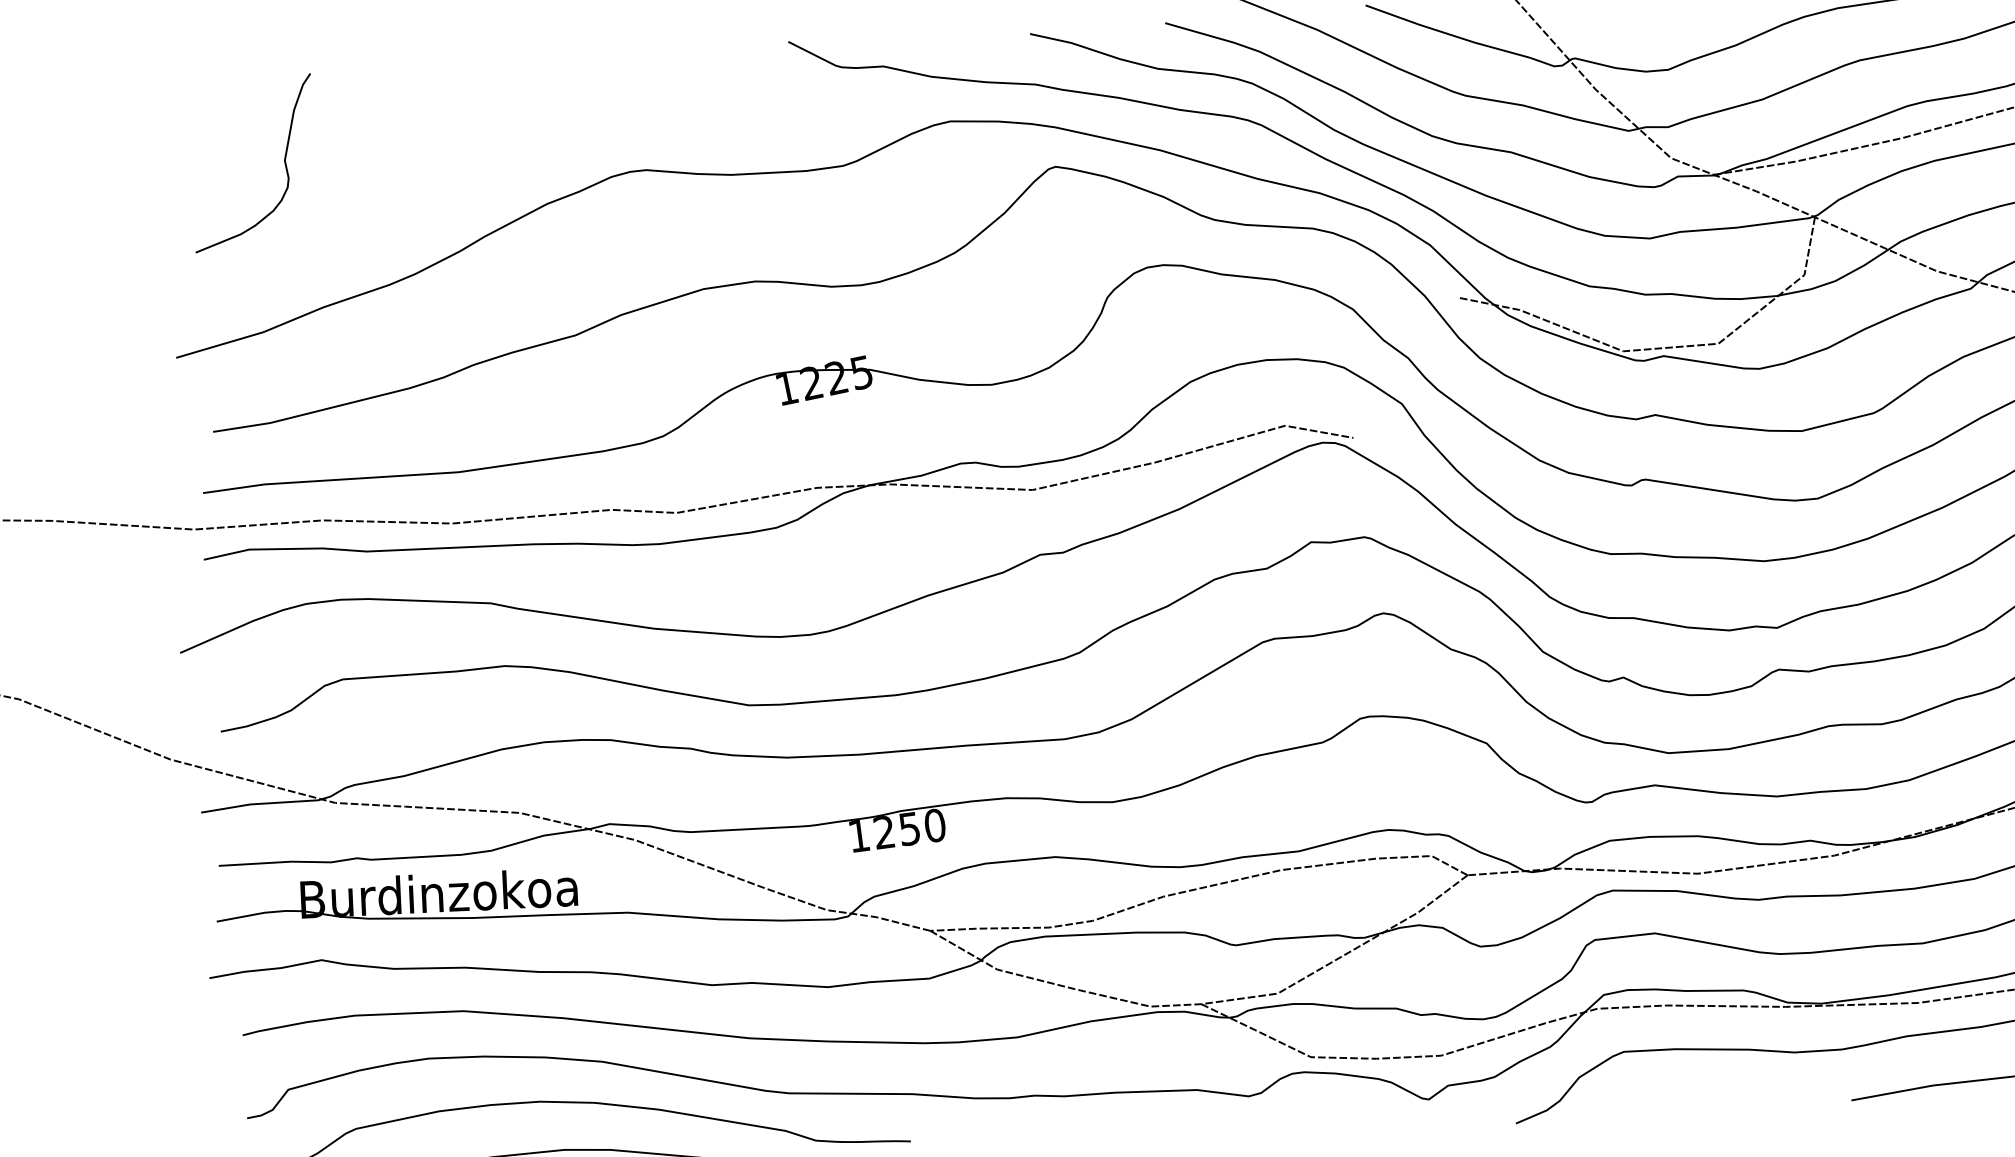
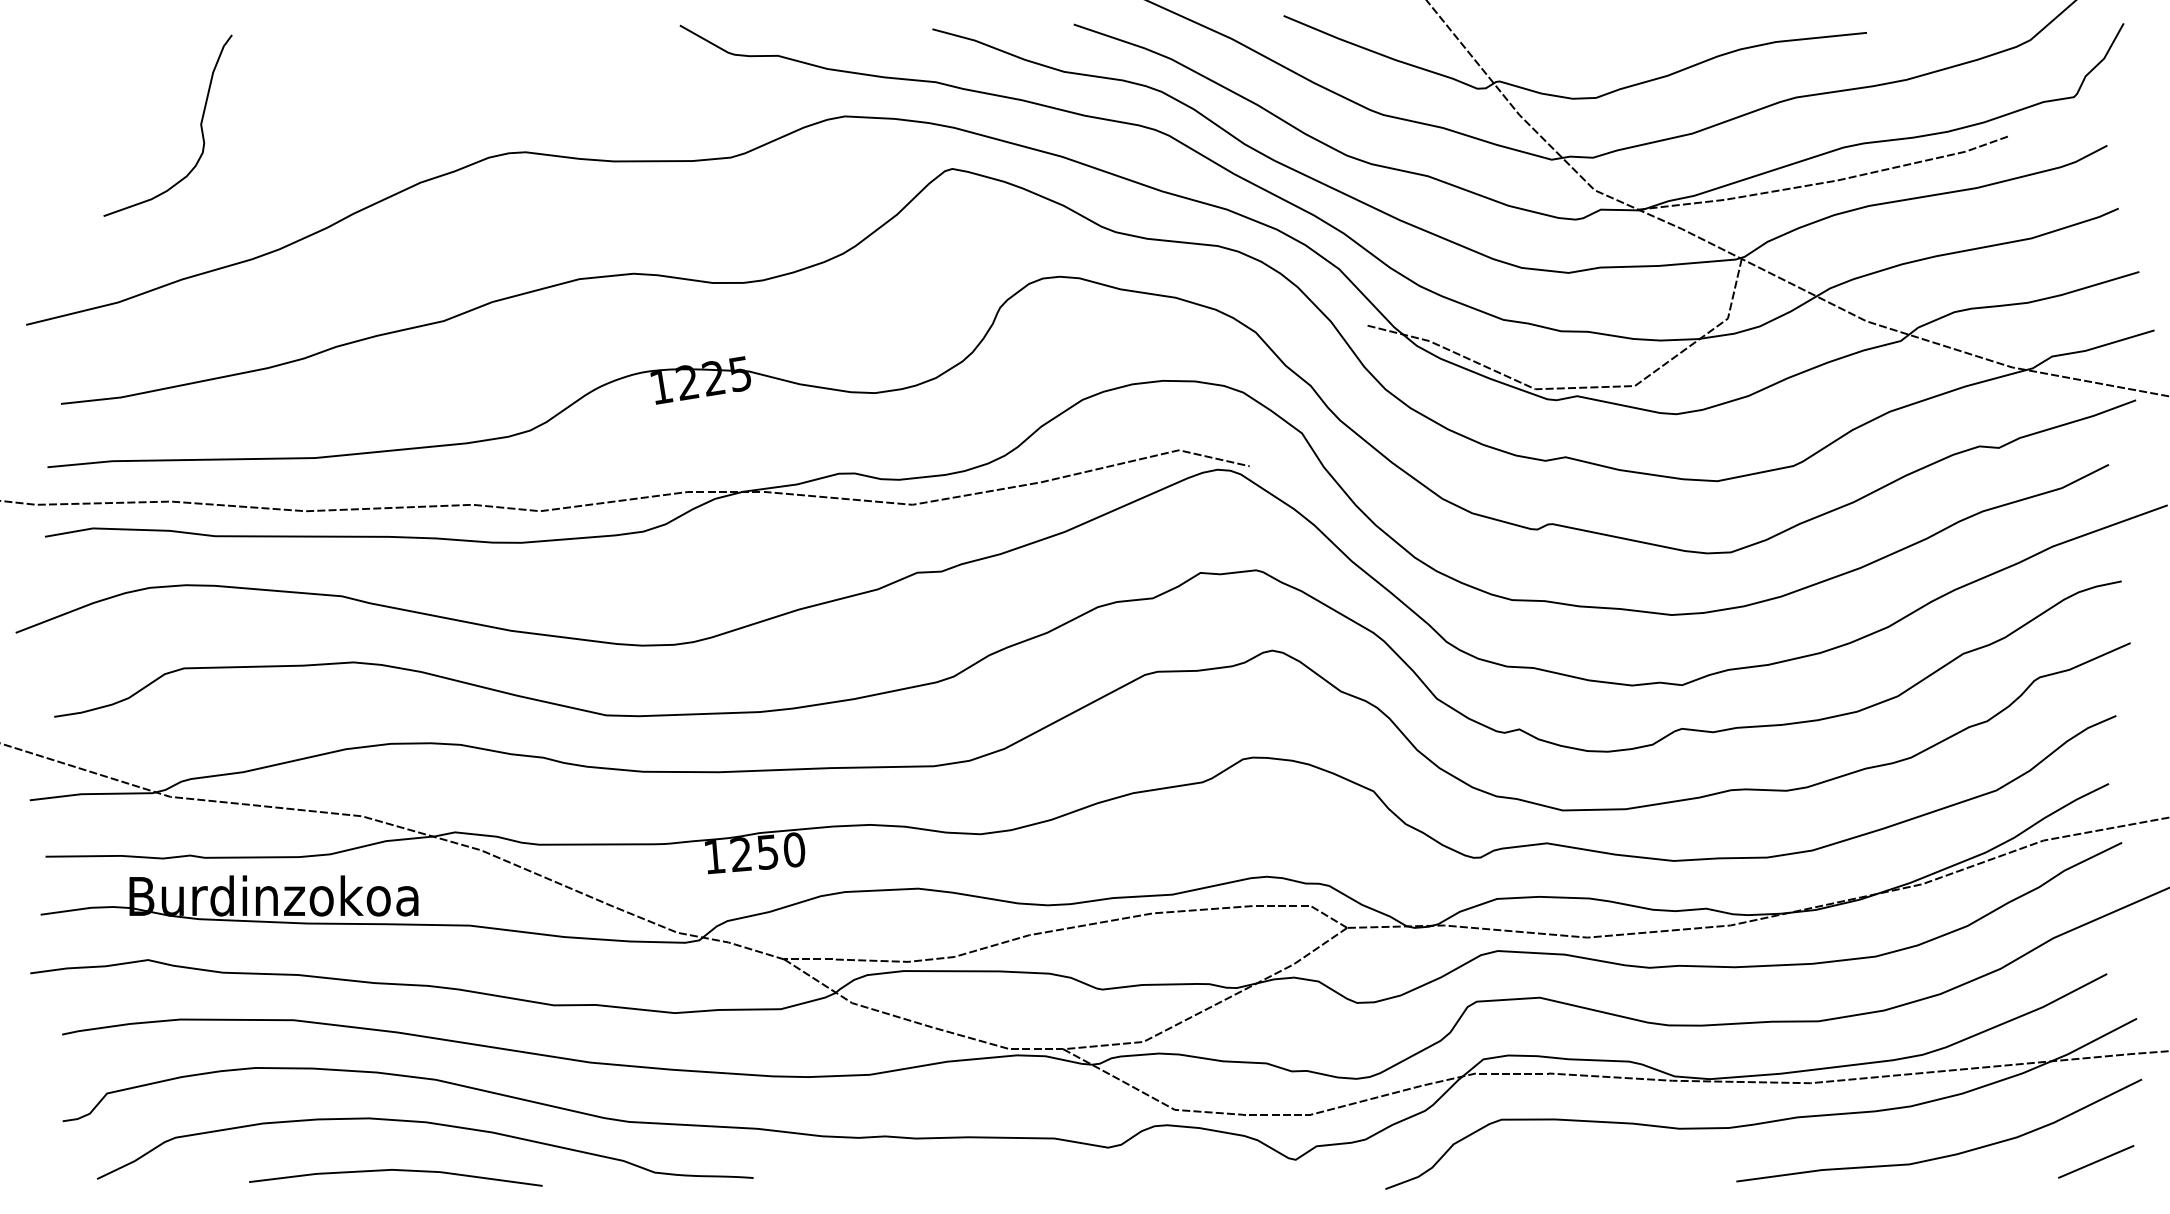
curve: (284, 161) -> (200, 125), moved

